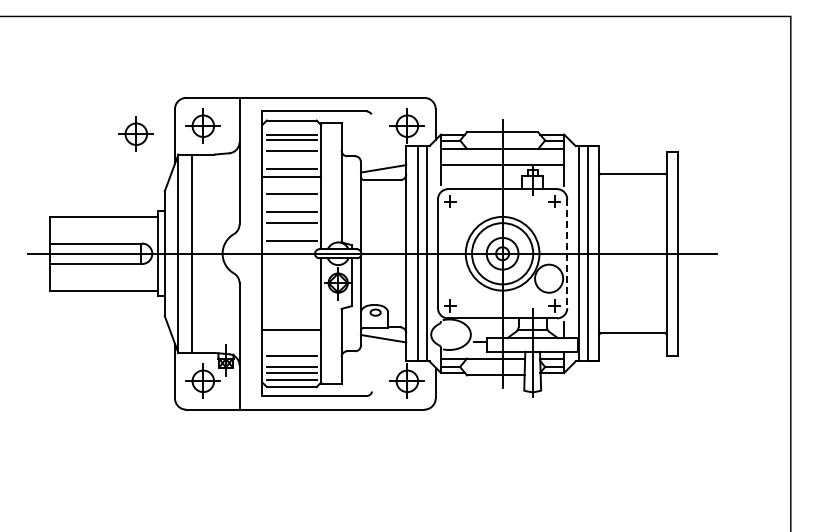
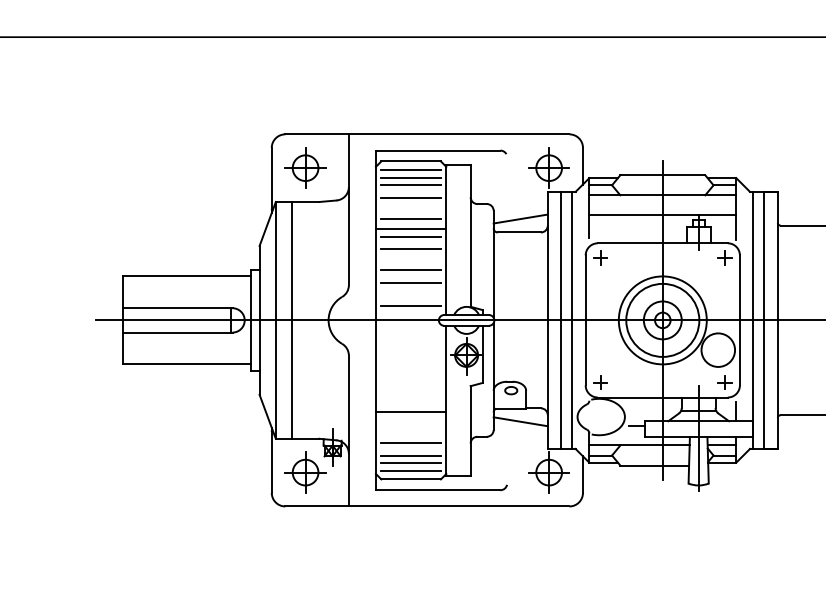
line: (291, 127) -> (410, 169), added
part: (135, 133) -> (224, 176), removed
line: (291, 184) -> (410, 237), added
line: (567, 254) -> (740, 321), dashed -> solid

